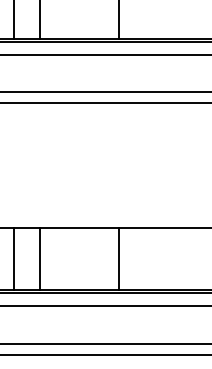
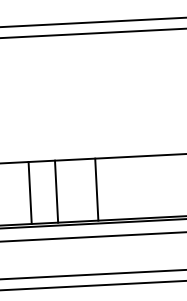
line: (13, 259) -> (30, 193), moved
line: (39, 259) -> (56, 191), moved
line: (119, 259) -> (97, 189), moved

